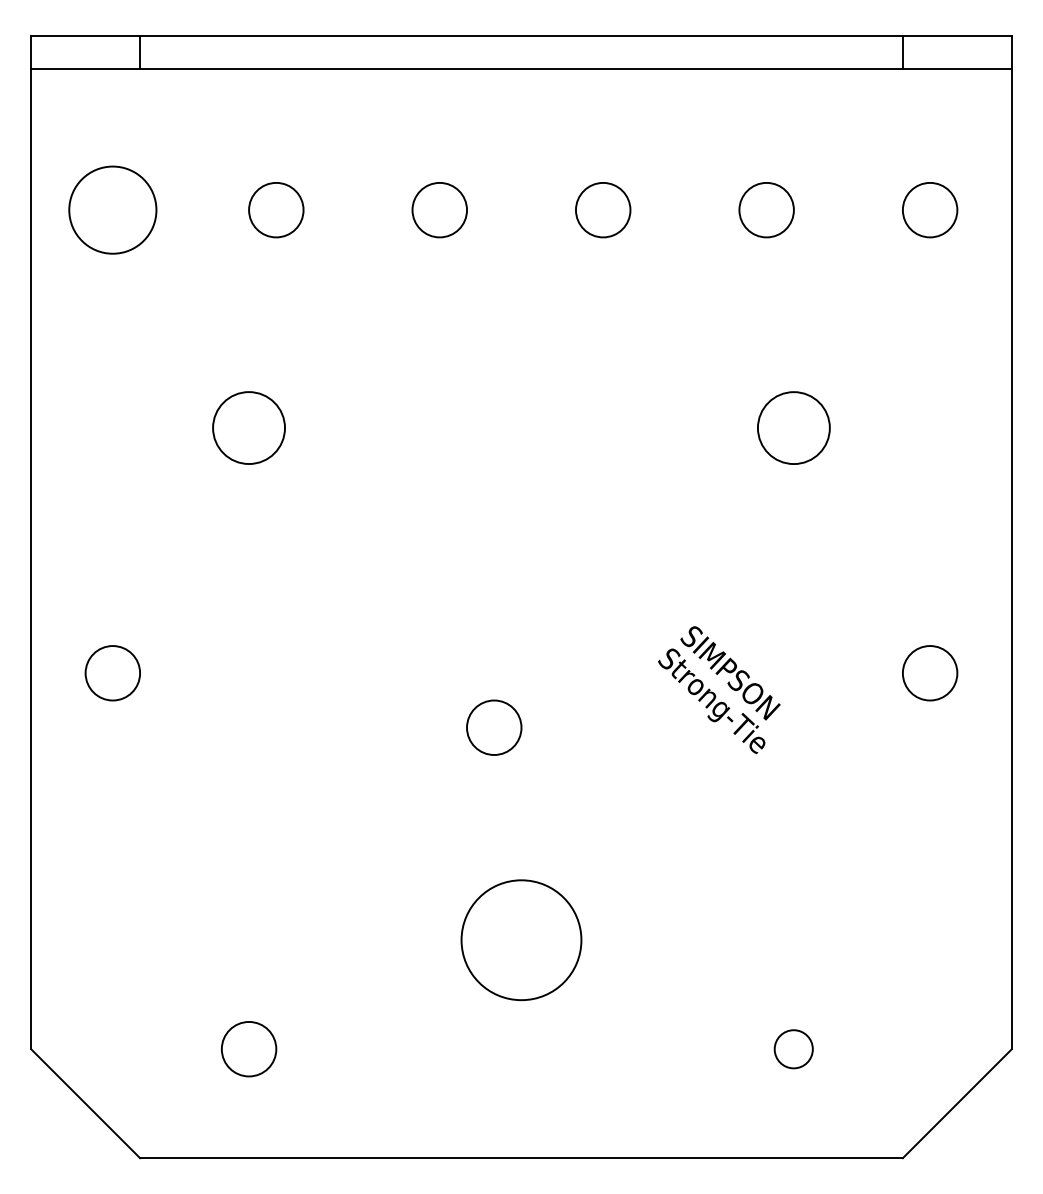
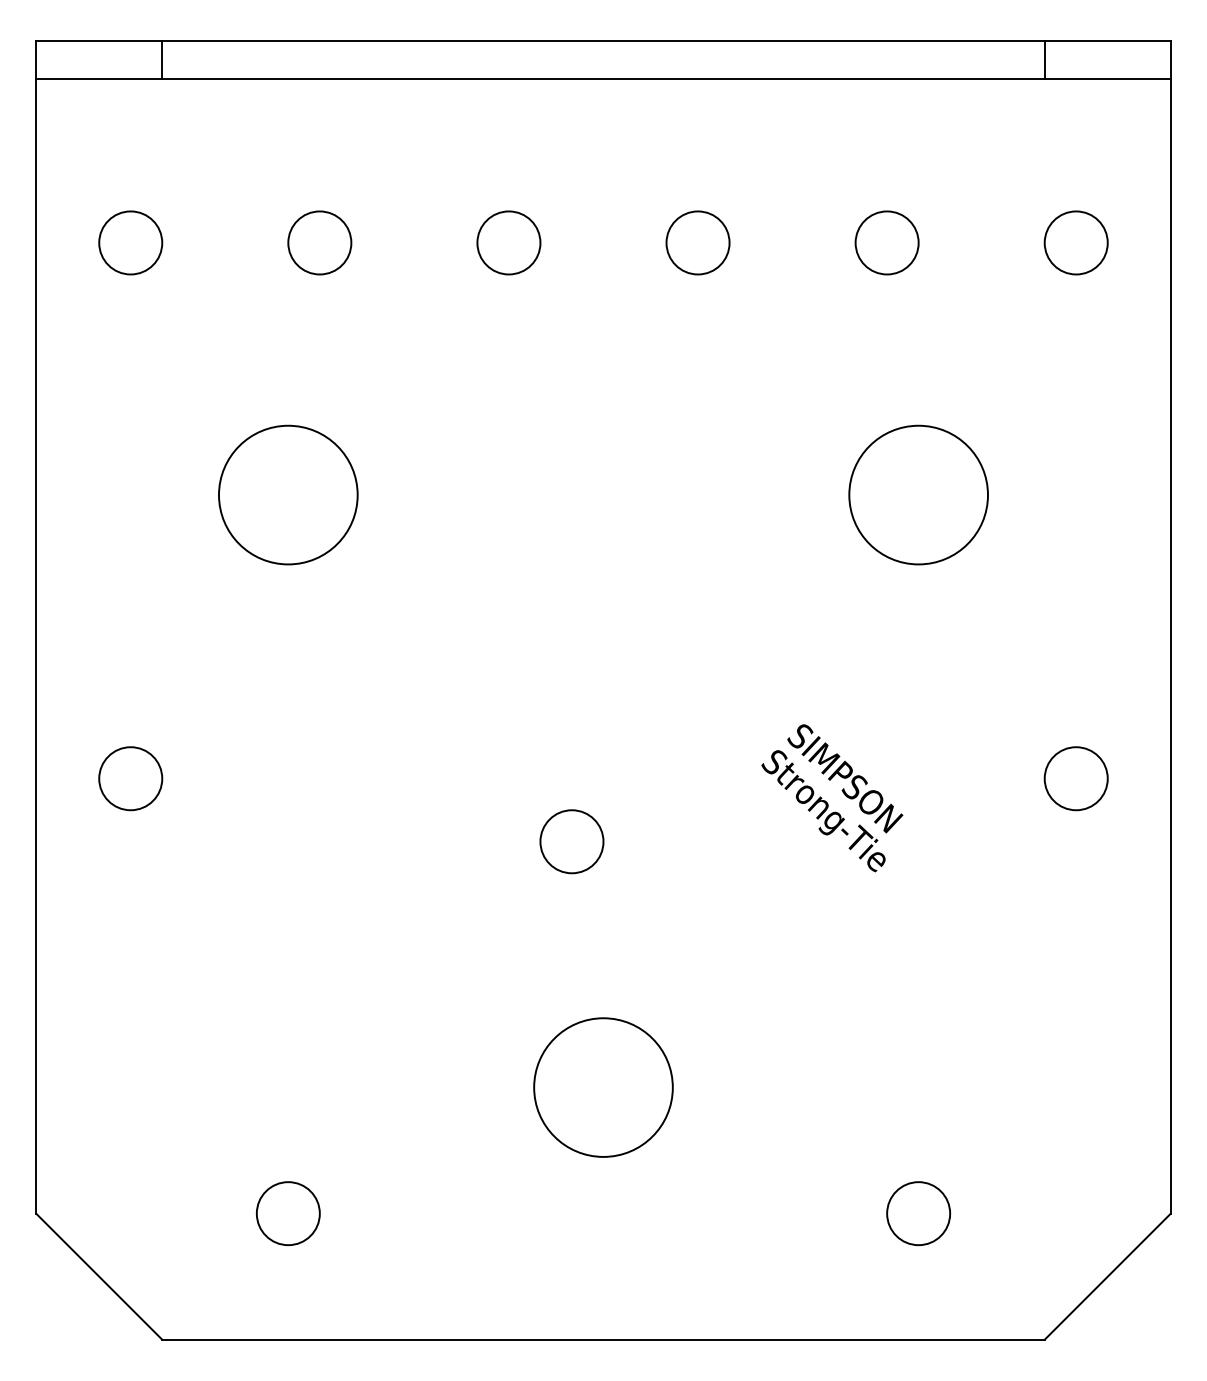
circle: (112, 209) -> (130, 242), size x0.62
circle: (248, 427) -> (287, 494), size x1.67
circle: (793, 428) -> (918, 495), size x1.67
circle: (793, 1049) -> (918, 1213), size x1.43

